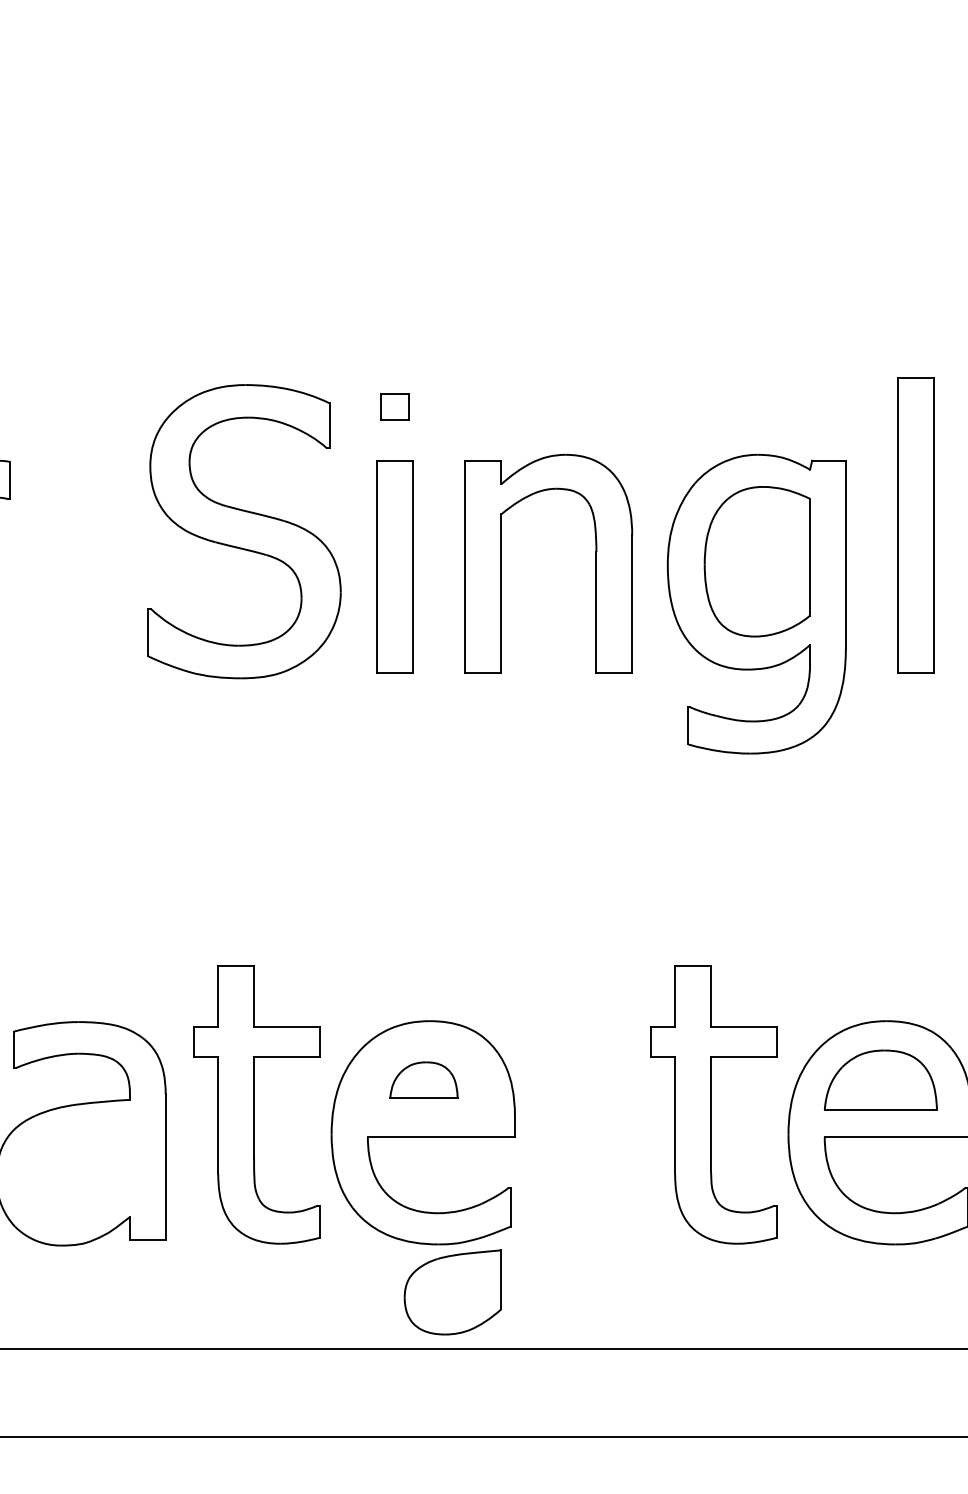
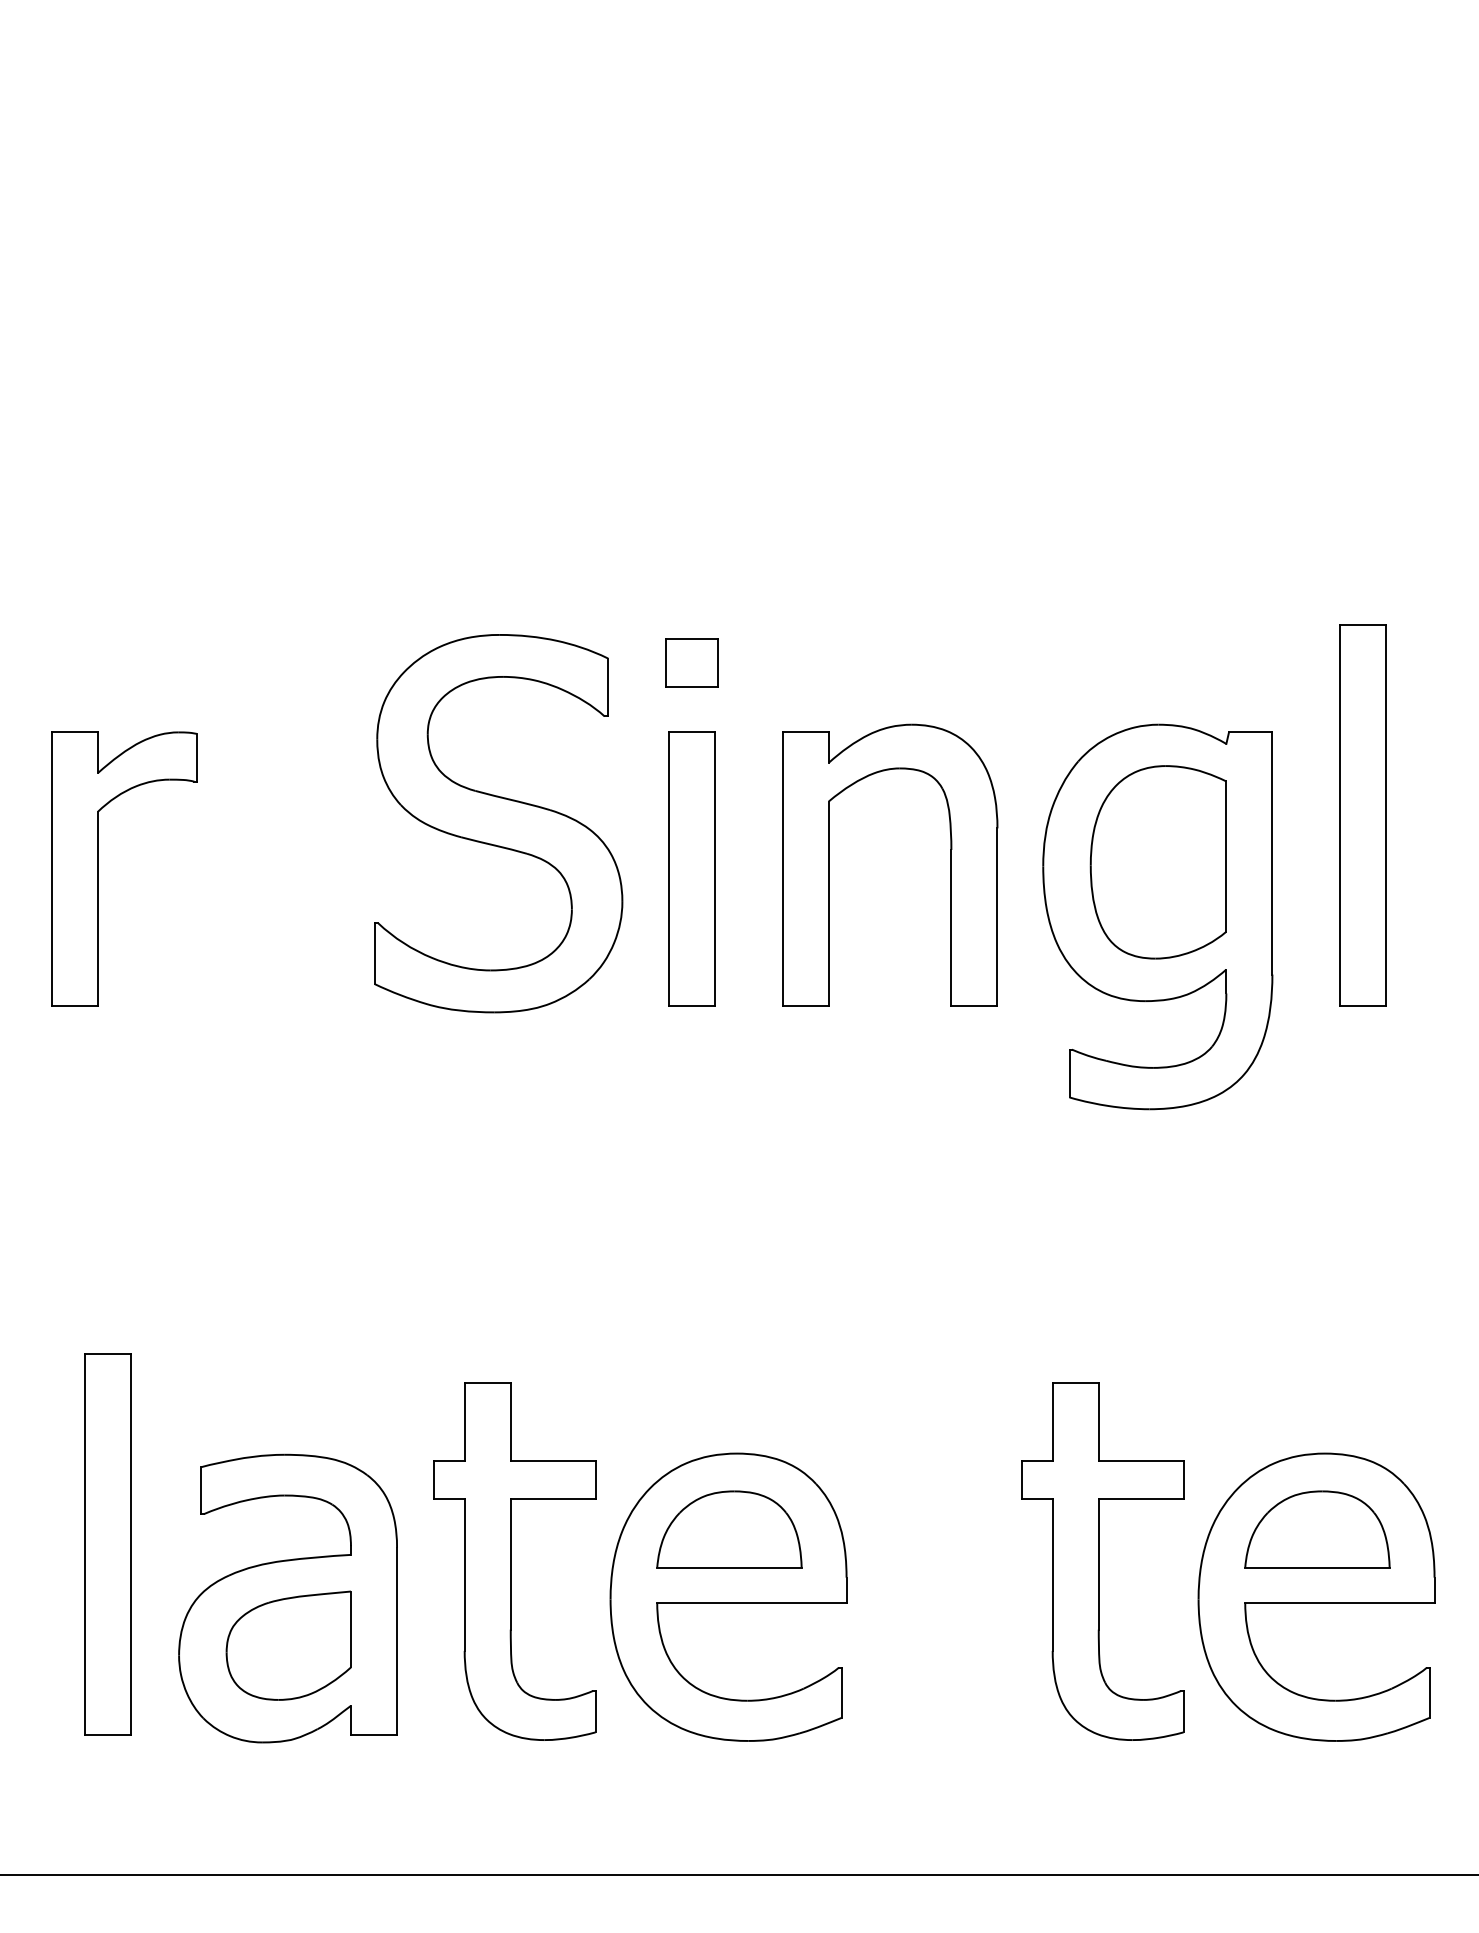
part: (394, 406) -> (691, 662), size x1.43
part: (424, 1080) -> (729, 1529), size x1.67
part: (452, 1292) -> (288, 1645), moved

